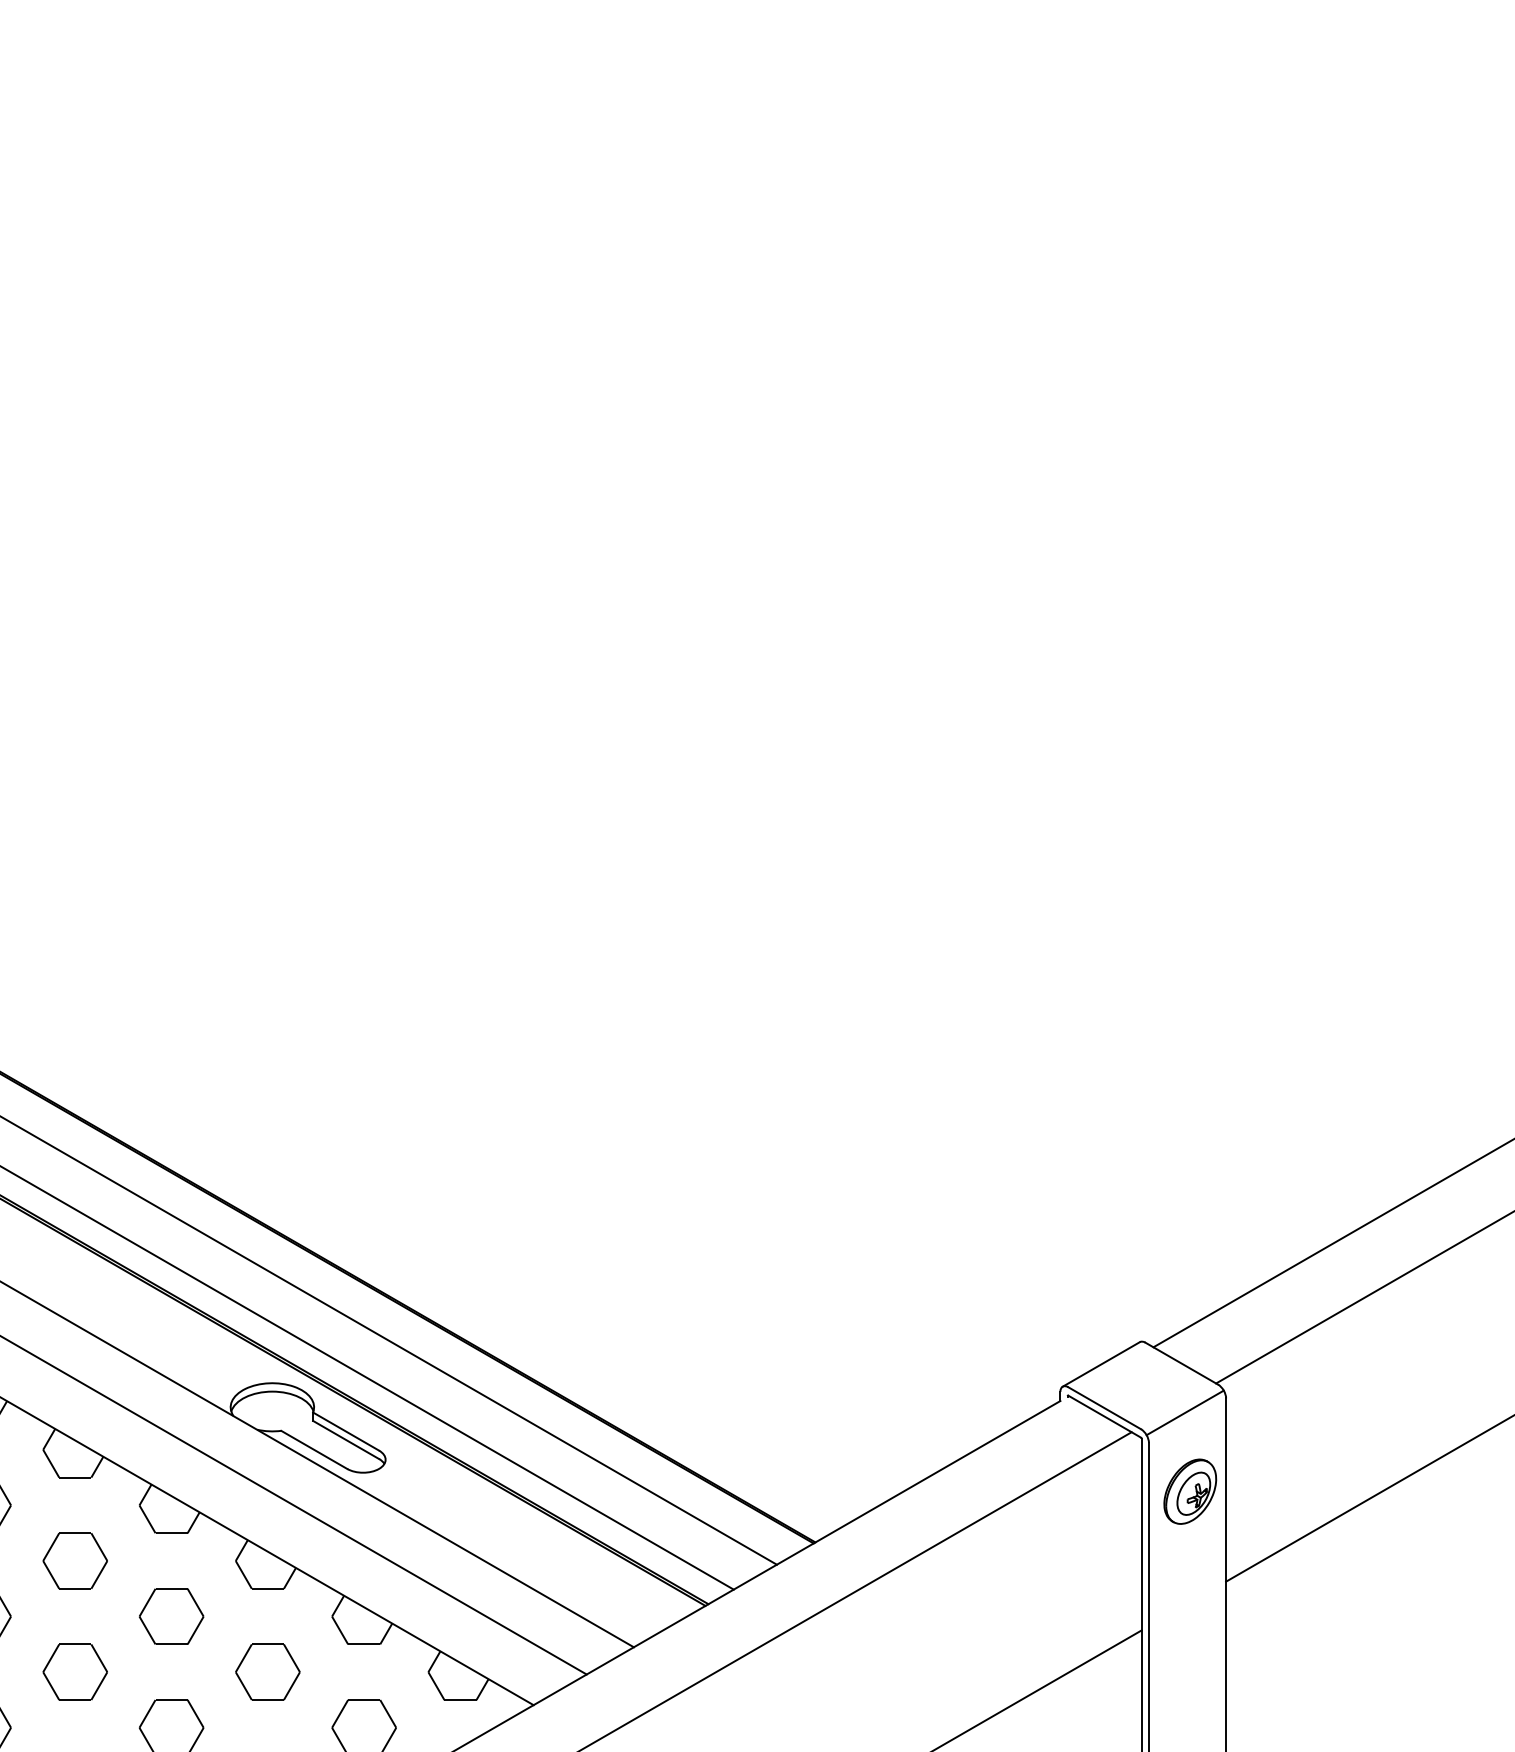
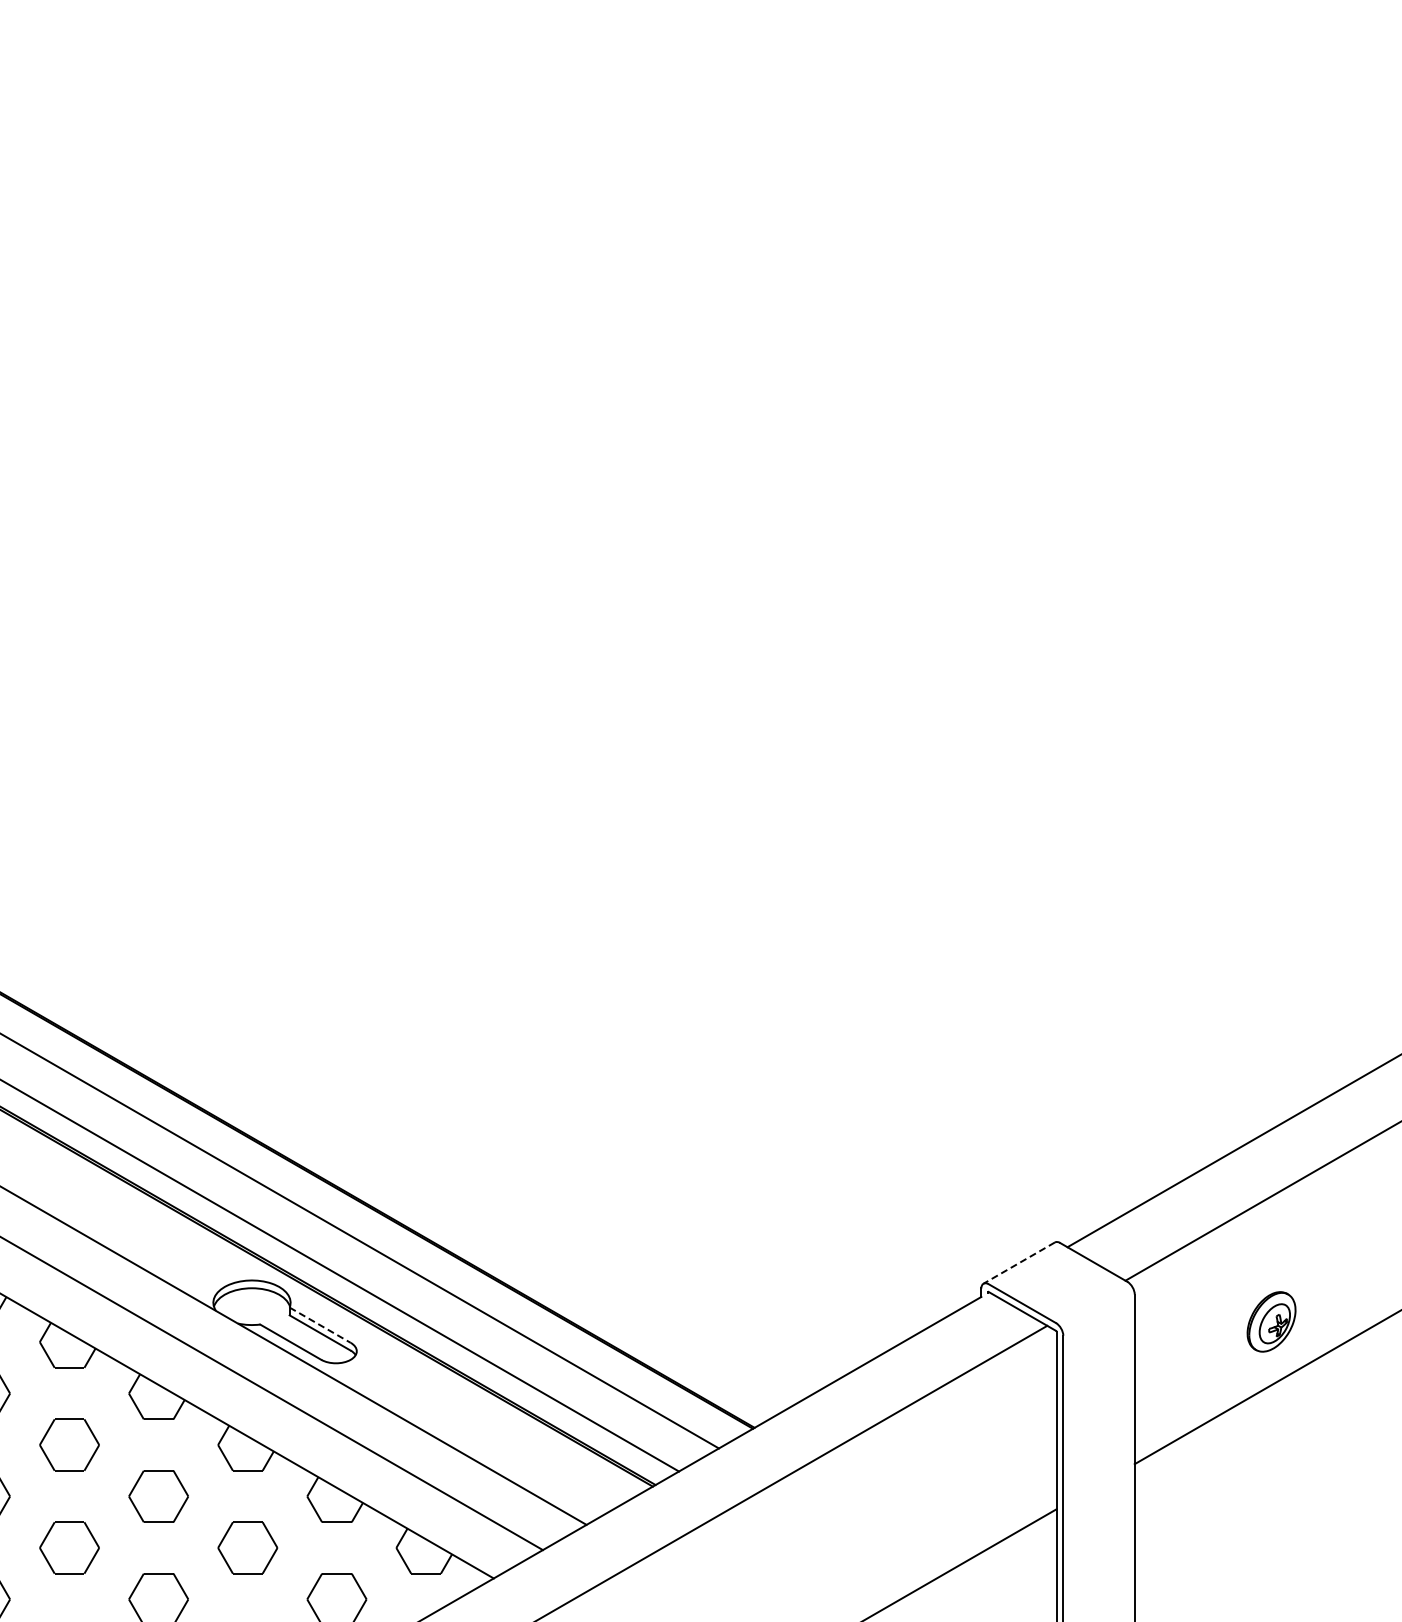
line: (1100, 1364) -> (1018, 1263), solid -> dashed
line: (1184, 1412) -> (1096, 1307), removed
line: (346, 1431) -> (320, 1325), solid -> dashed
part: (1190, 1491) -> (1271, 1321), moved

